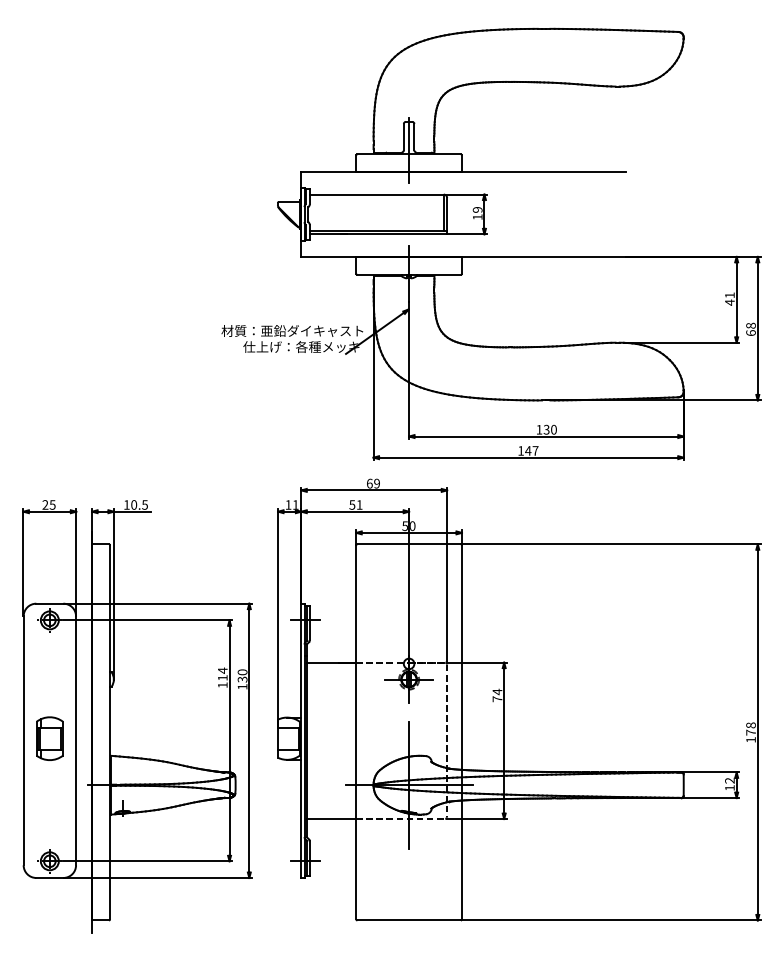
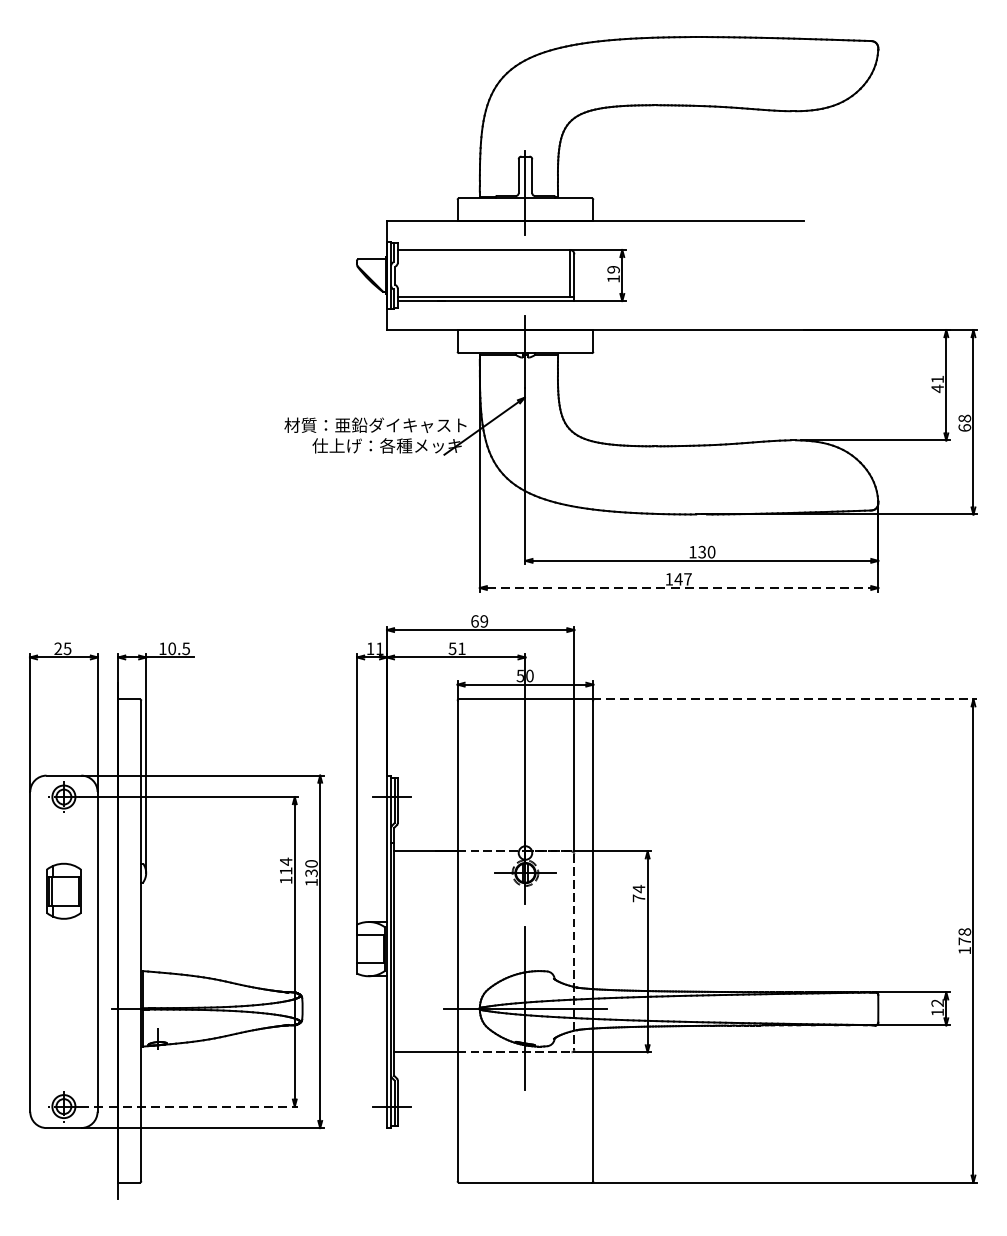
line: (528, 457) -> (678, 587), solid -> dashed
line: (610, 544) -> (784, 699), solid -> dashed
part: (49, 738) -> (63, 891), moved
line: (147, 861) -> (189, 1106), solid -> dashed

